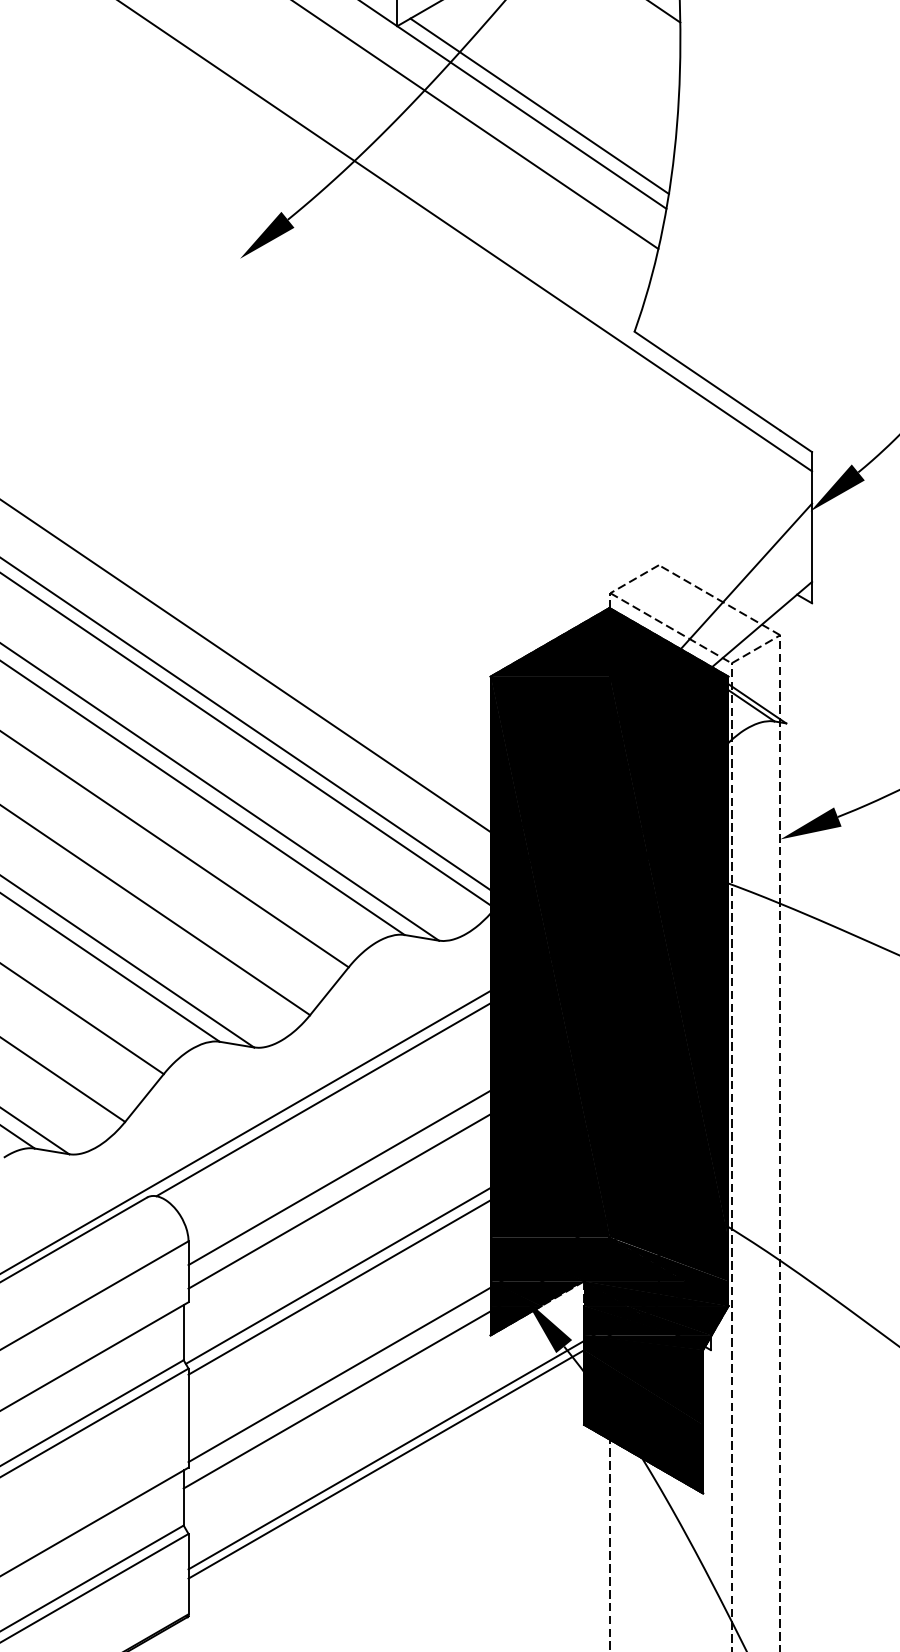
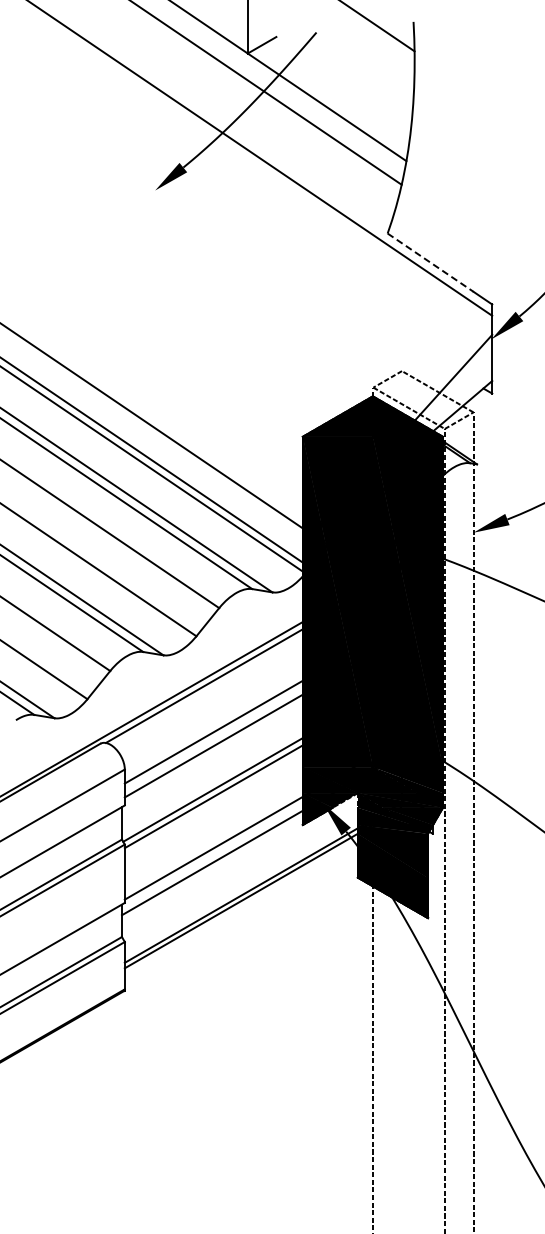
line: (539, 105) -> (331, 100), removed
line: (708, 382) -> (431, 263), solid -> dashed

